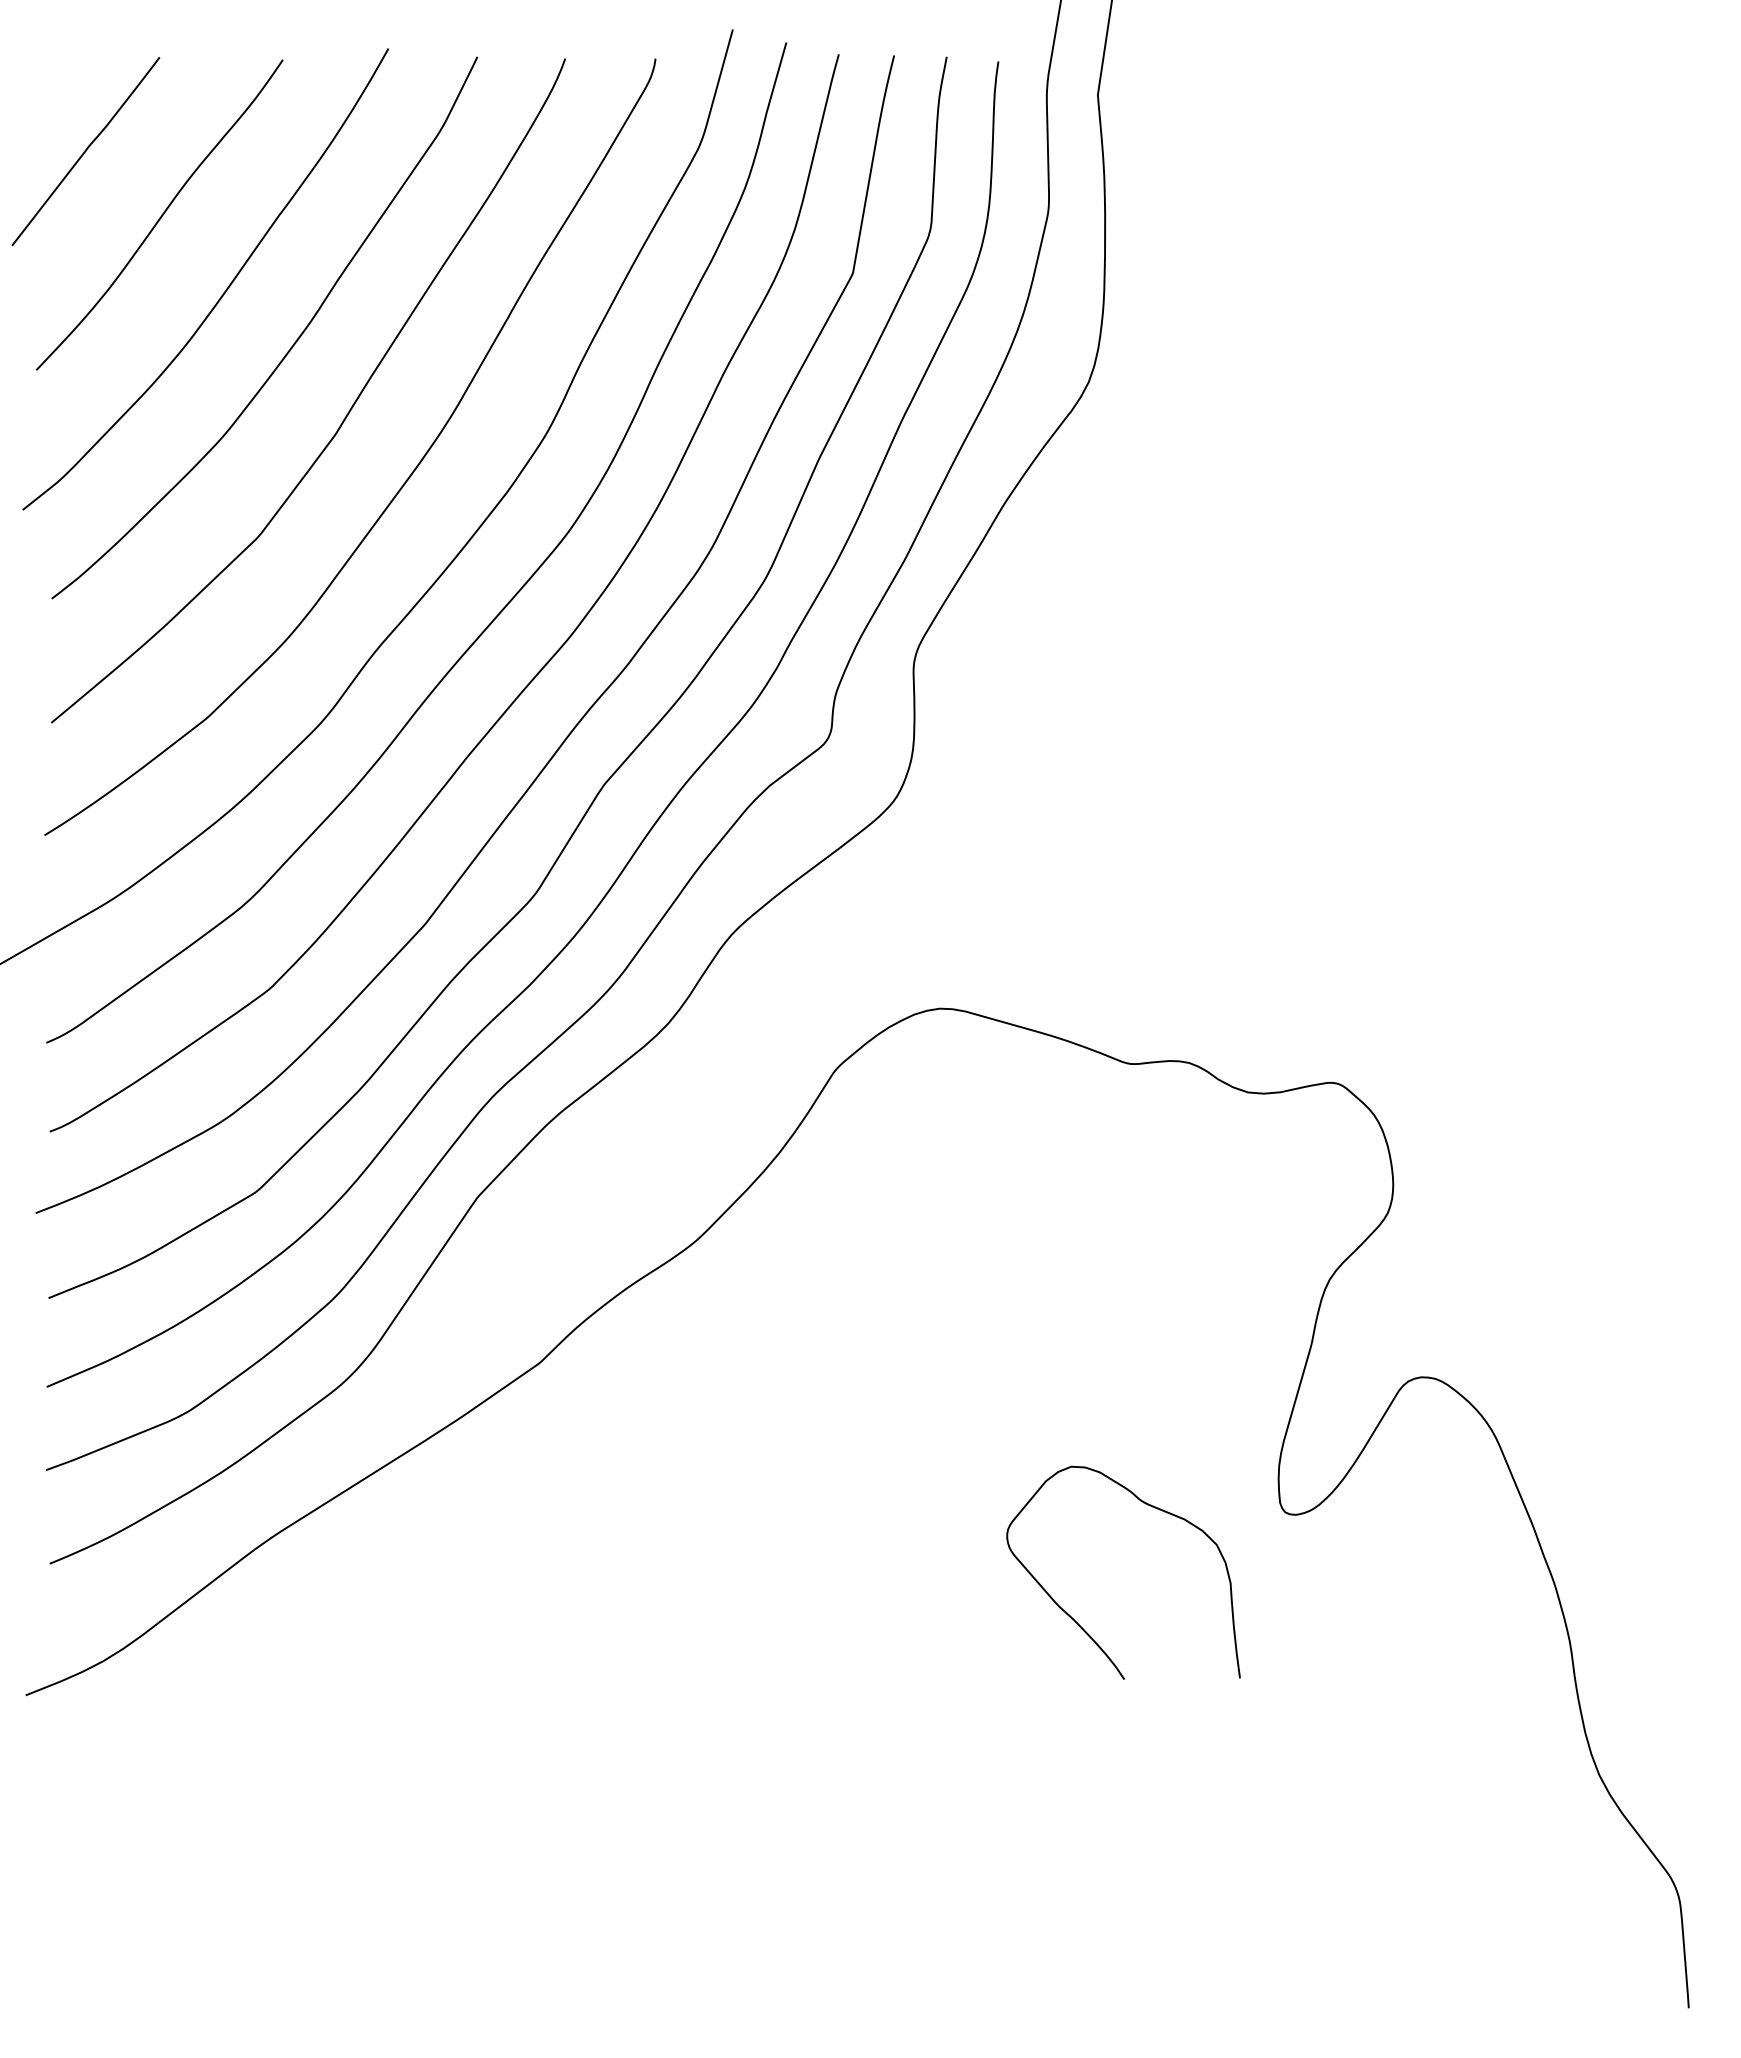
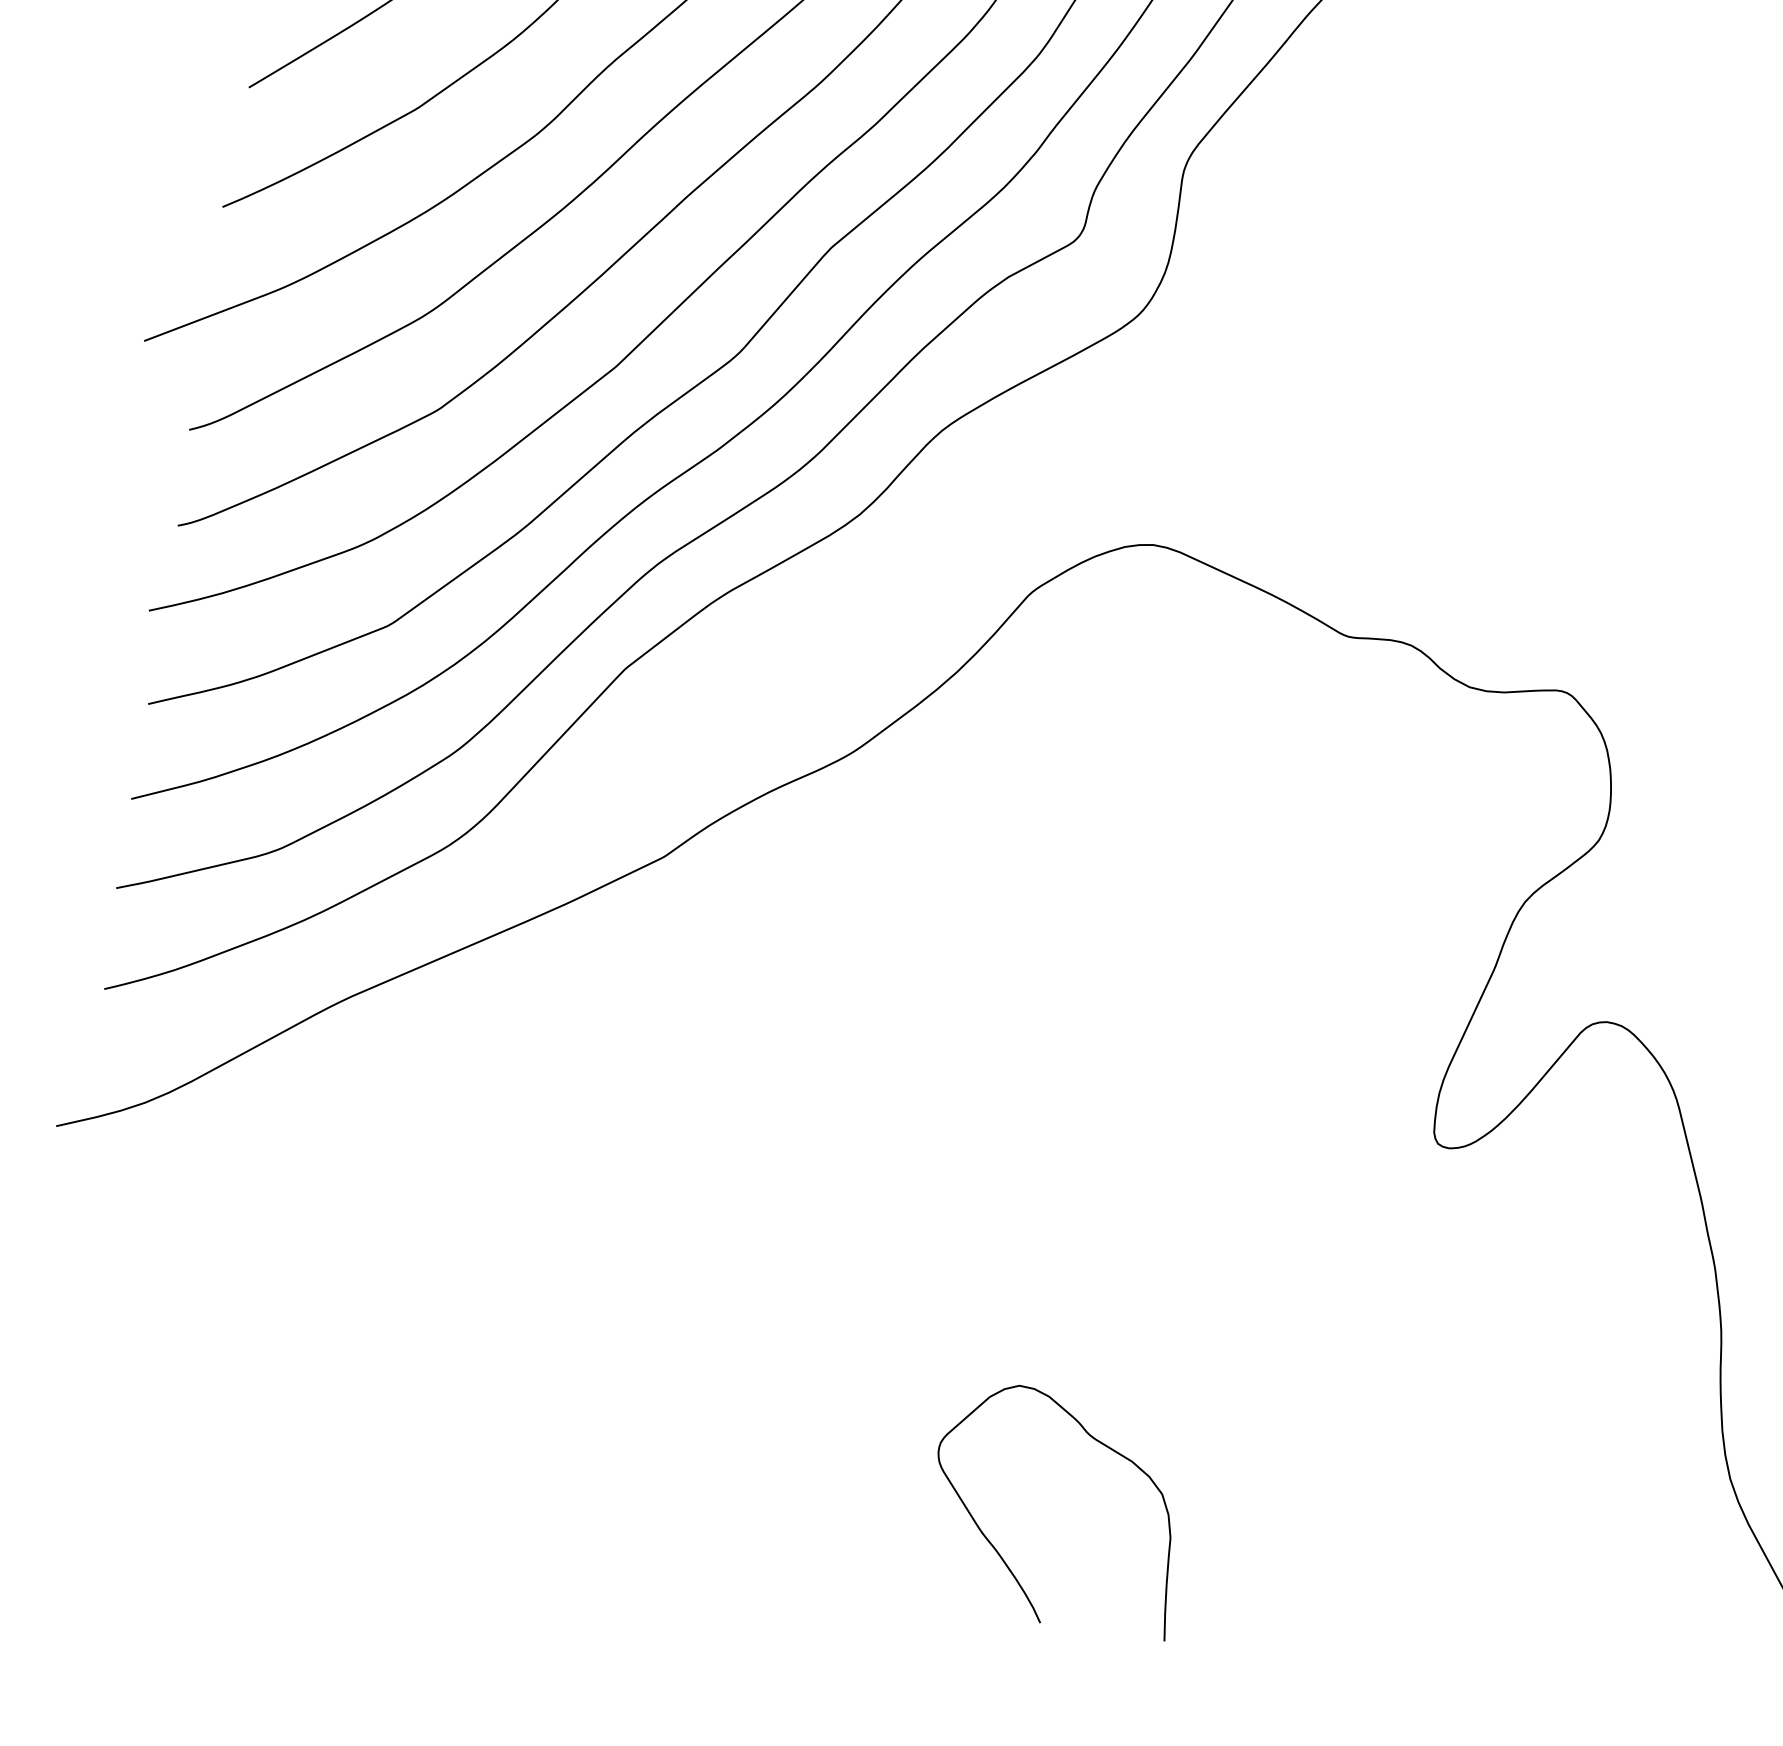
curve: (1075, 1620) -> (997, 1551), moved

